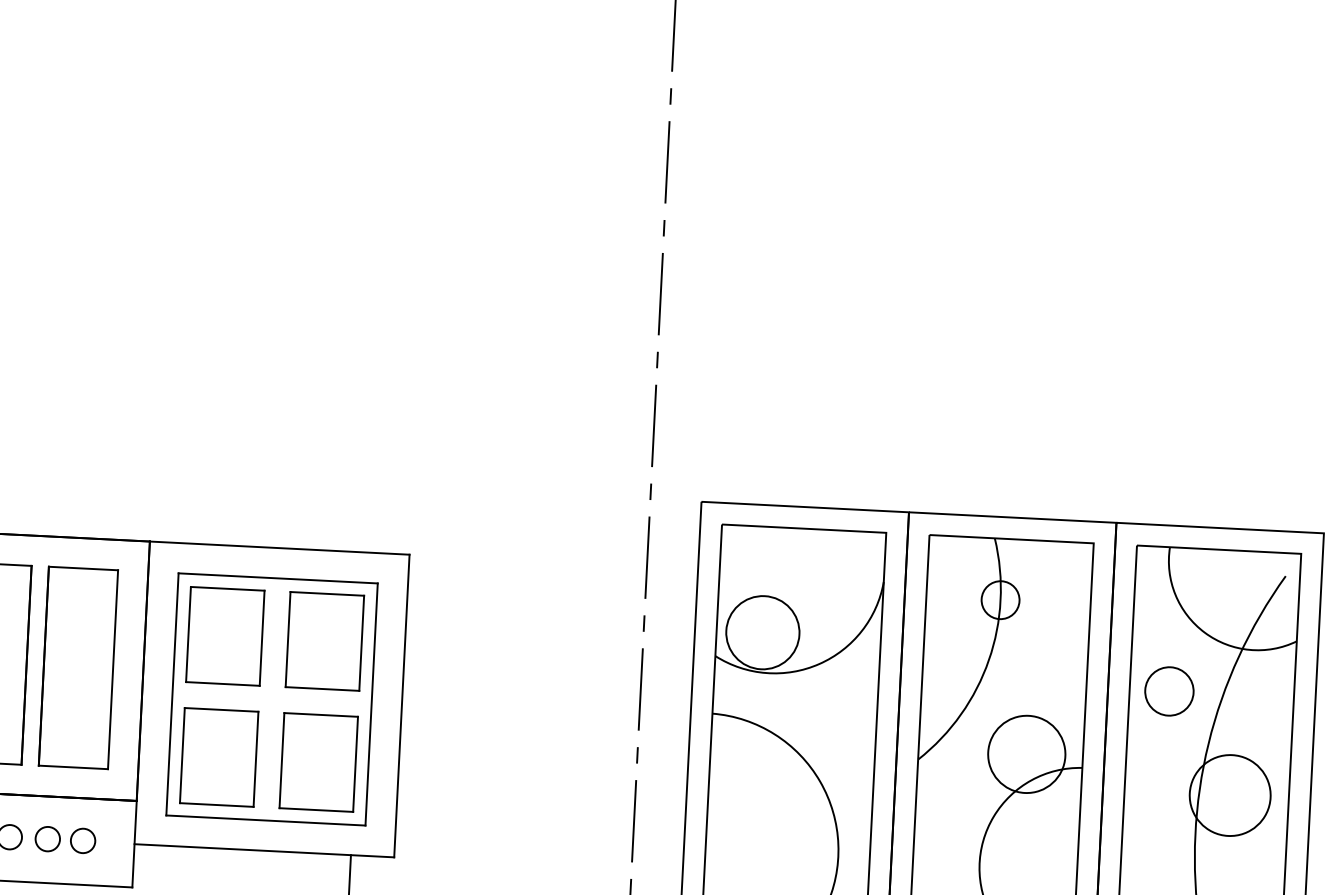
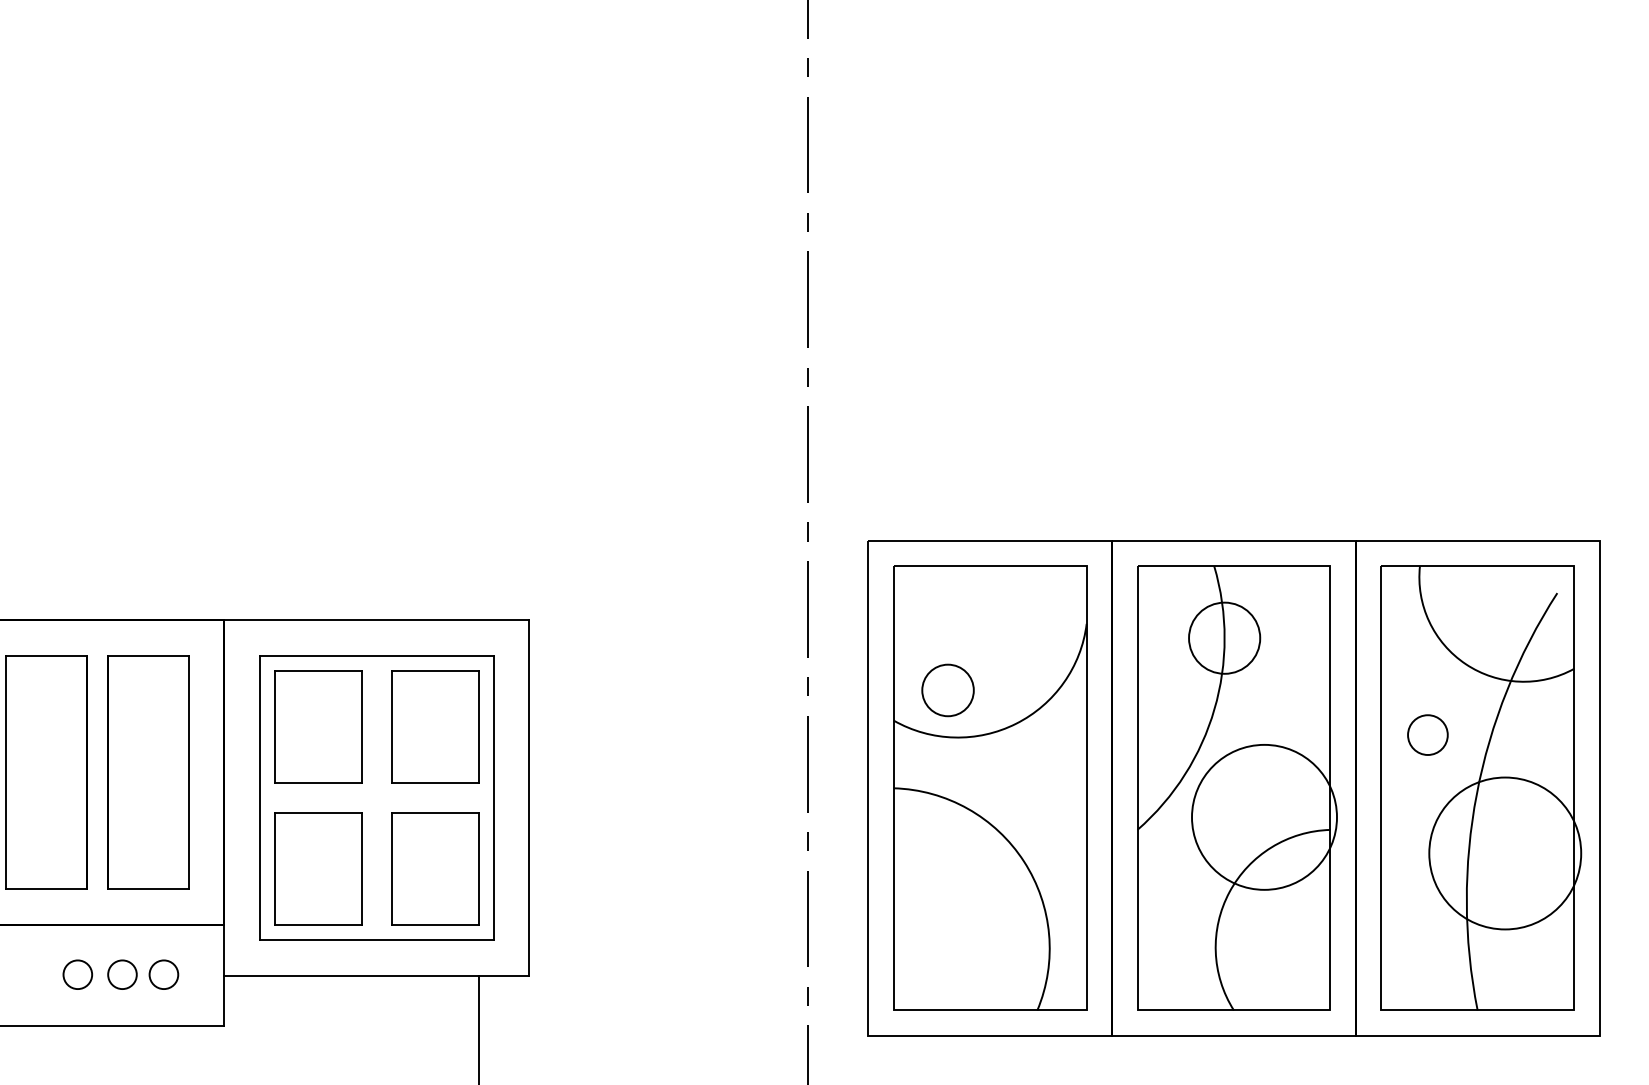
circle: (1000, 599) -> (1224, 637), size x1.6
circle: (763, 632) -> (948, 690), size x0.6
circle: (1169, 690) -> (1427, 734), size x0.7
circle: (1026, 754) -> (1264, 817), size x1.6
circle: (1229, 795) -> (1504, 853), size x1.6

